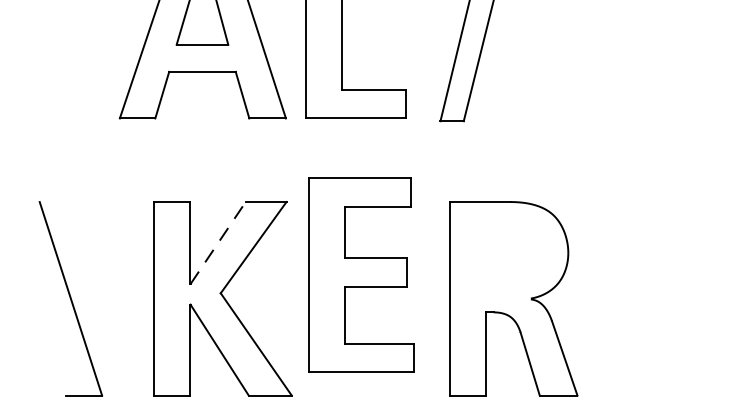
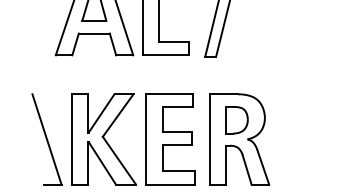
line: (217, 243) -> (101, 113), dashed -> solid
part: (507, 258) -> (236, 120), added
part: (361, 275) -> (170, 139), moved
part: (69, 299) -> (46, 139), moved

